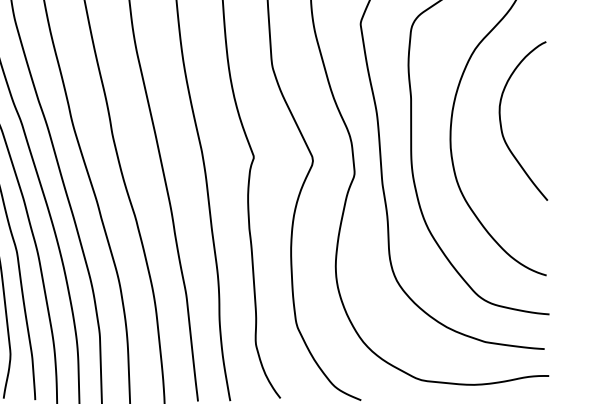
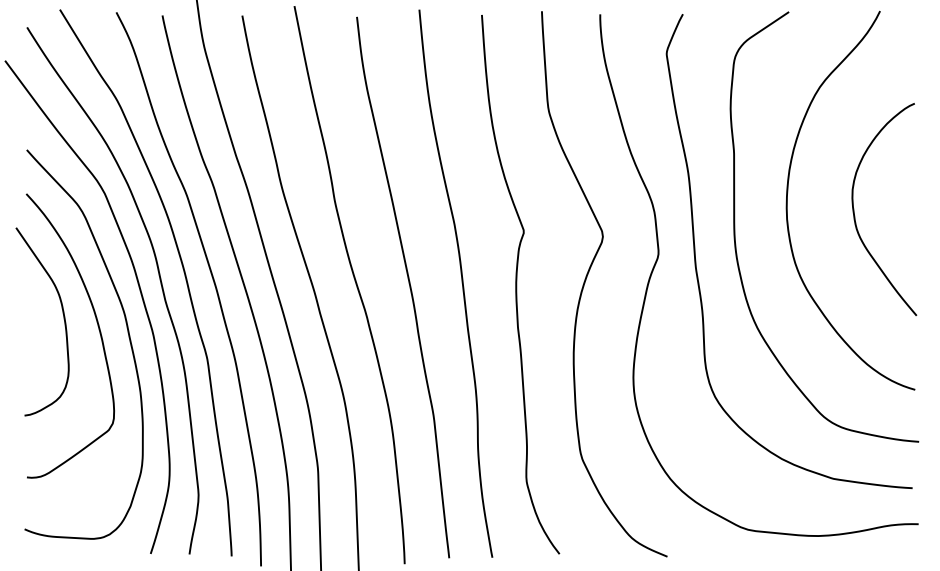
curve: (501, 126) -> (855, 216), moved

